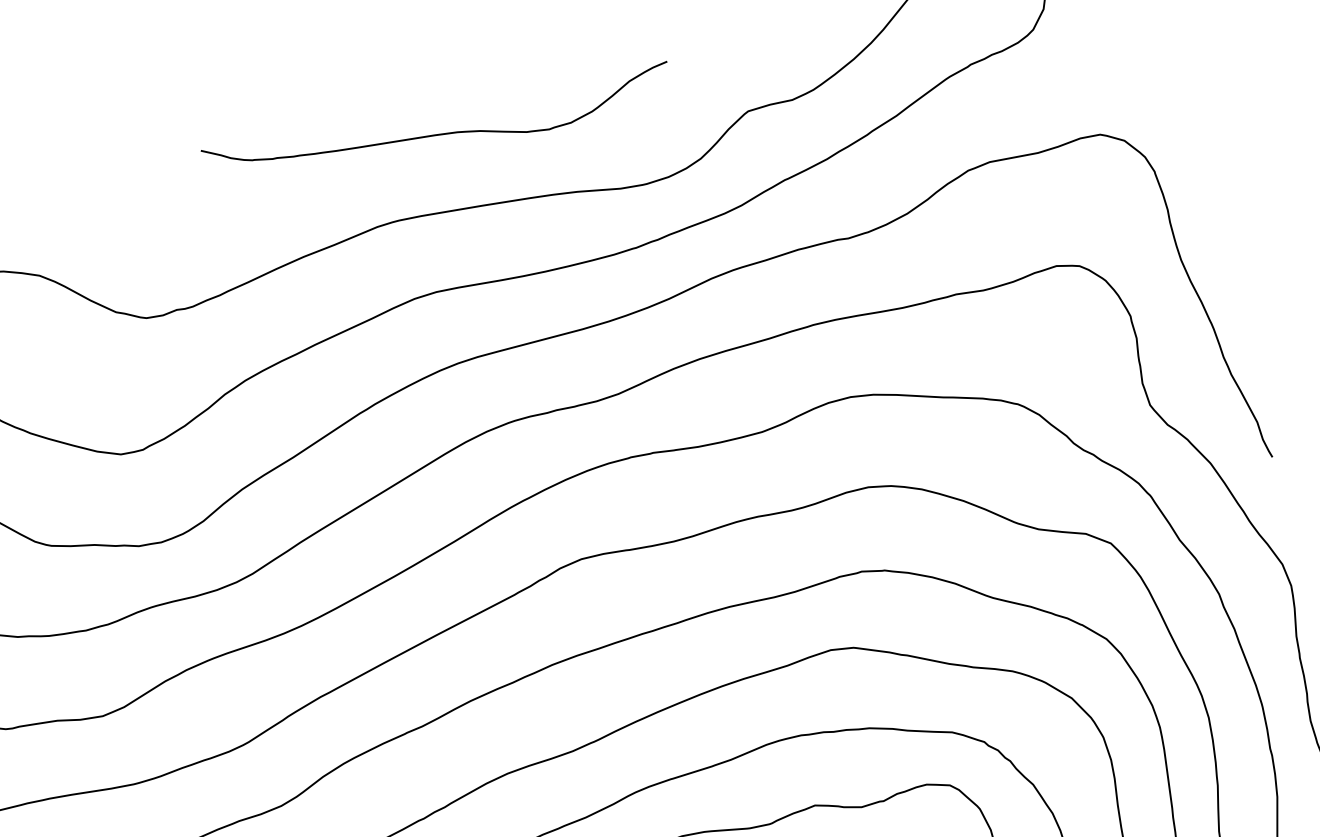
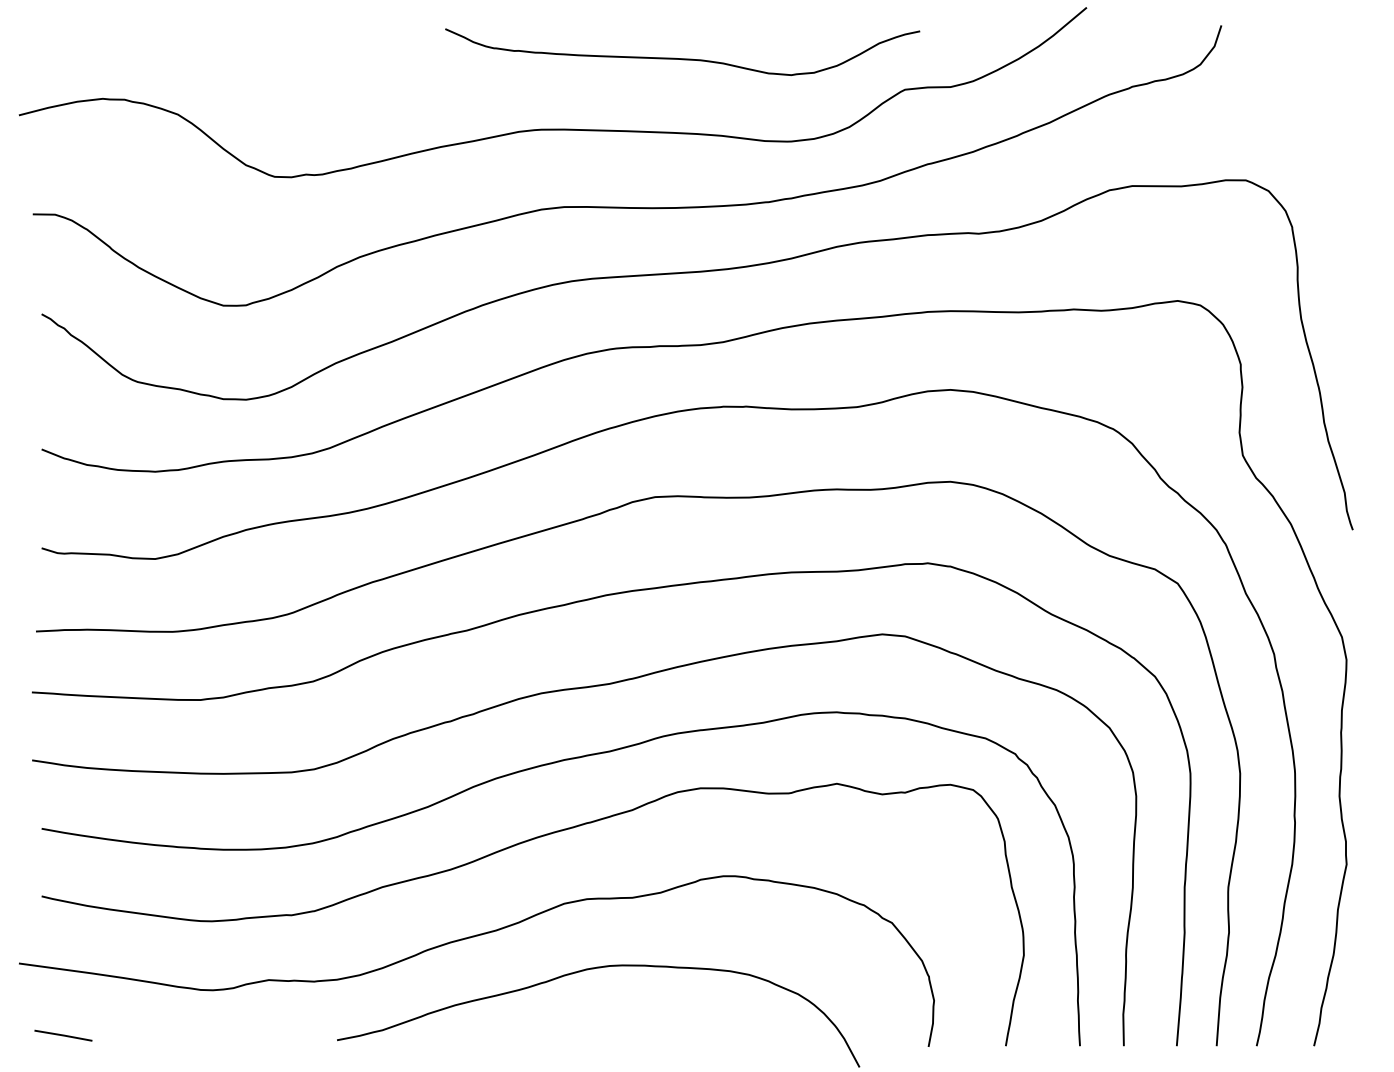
curve: (439, 133) -> (682, 58), moved

